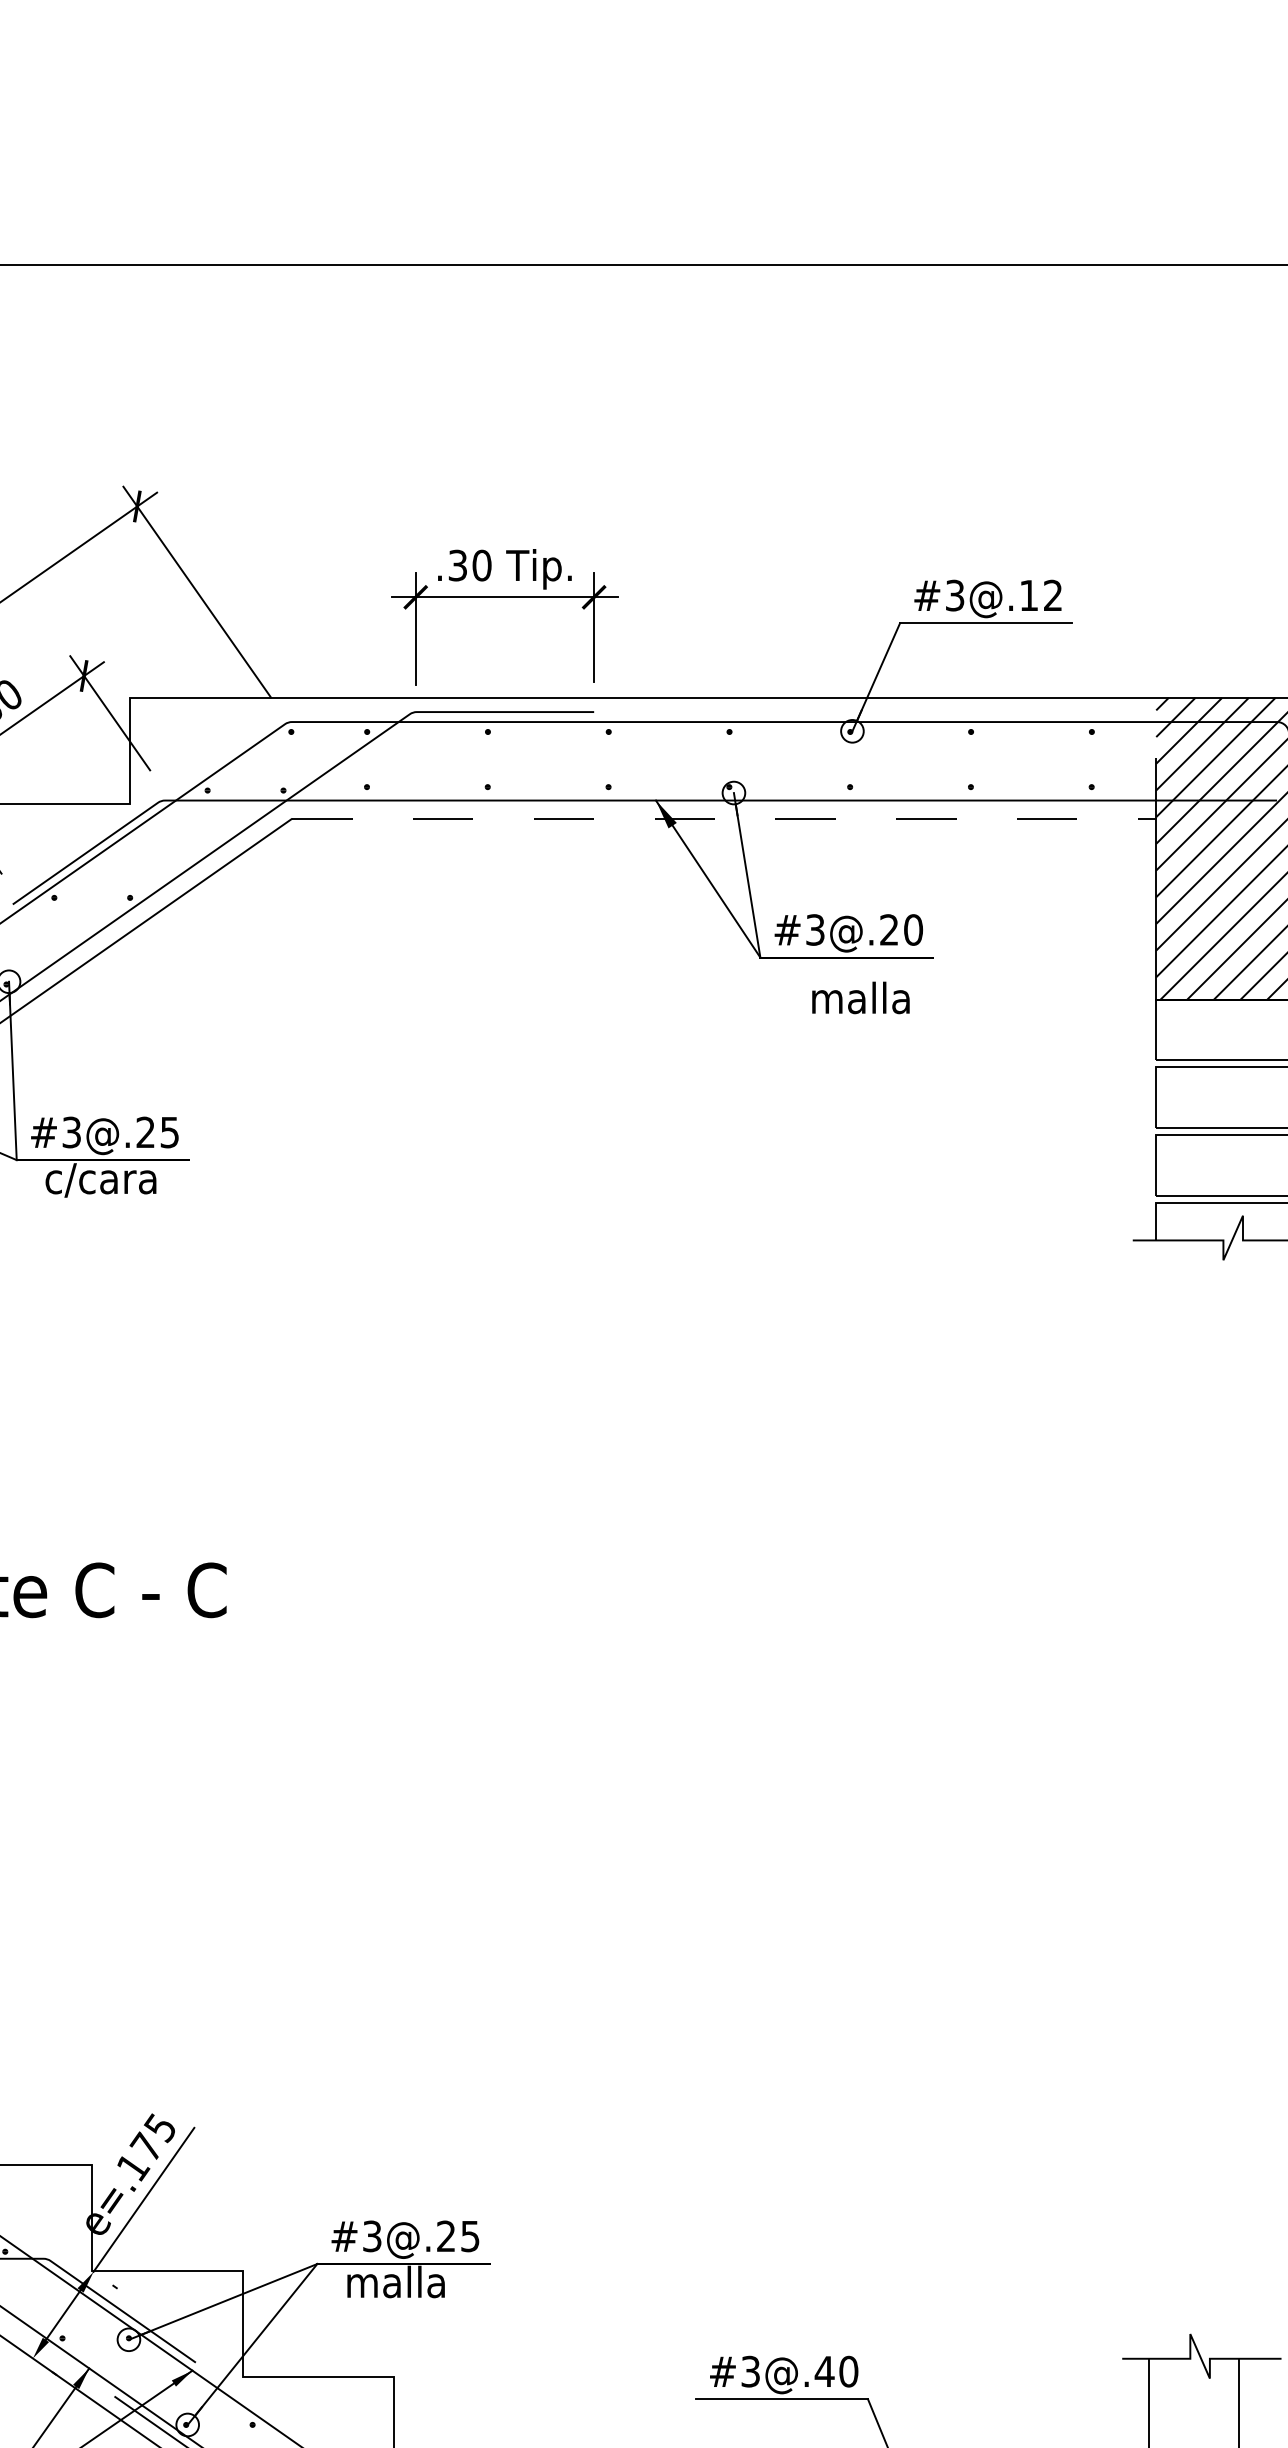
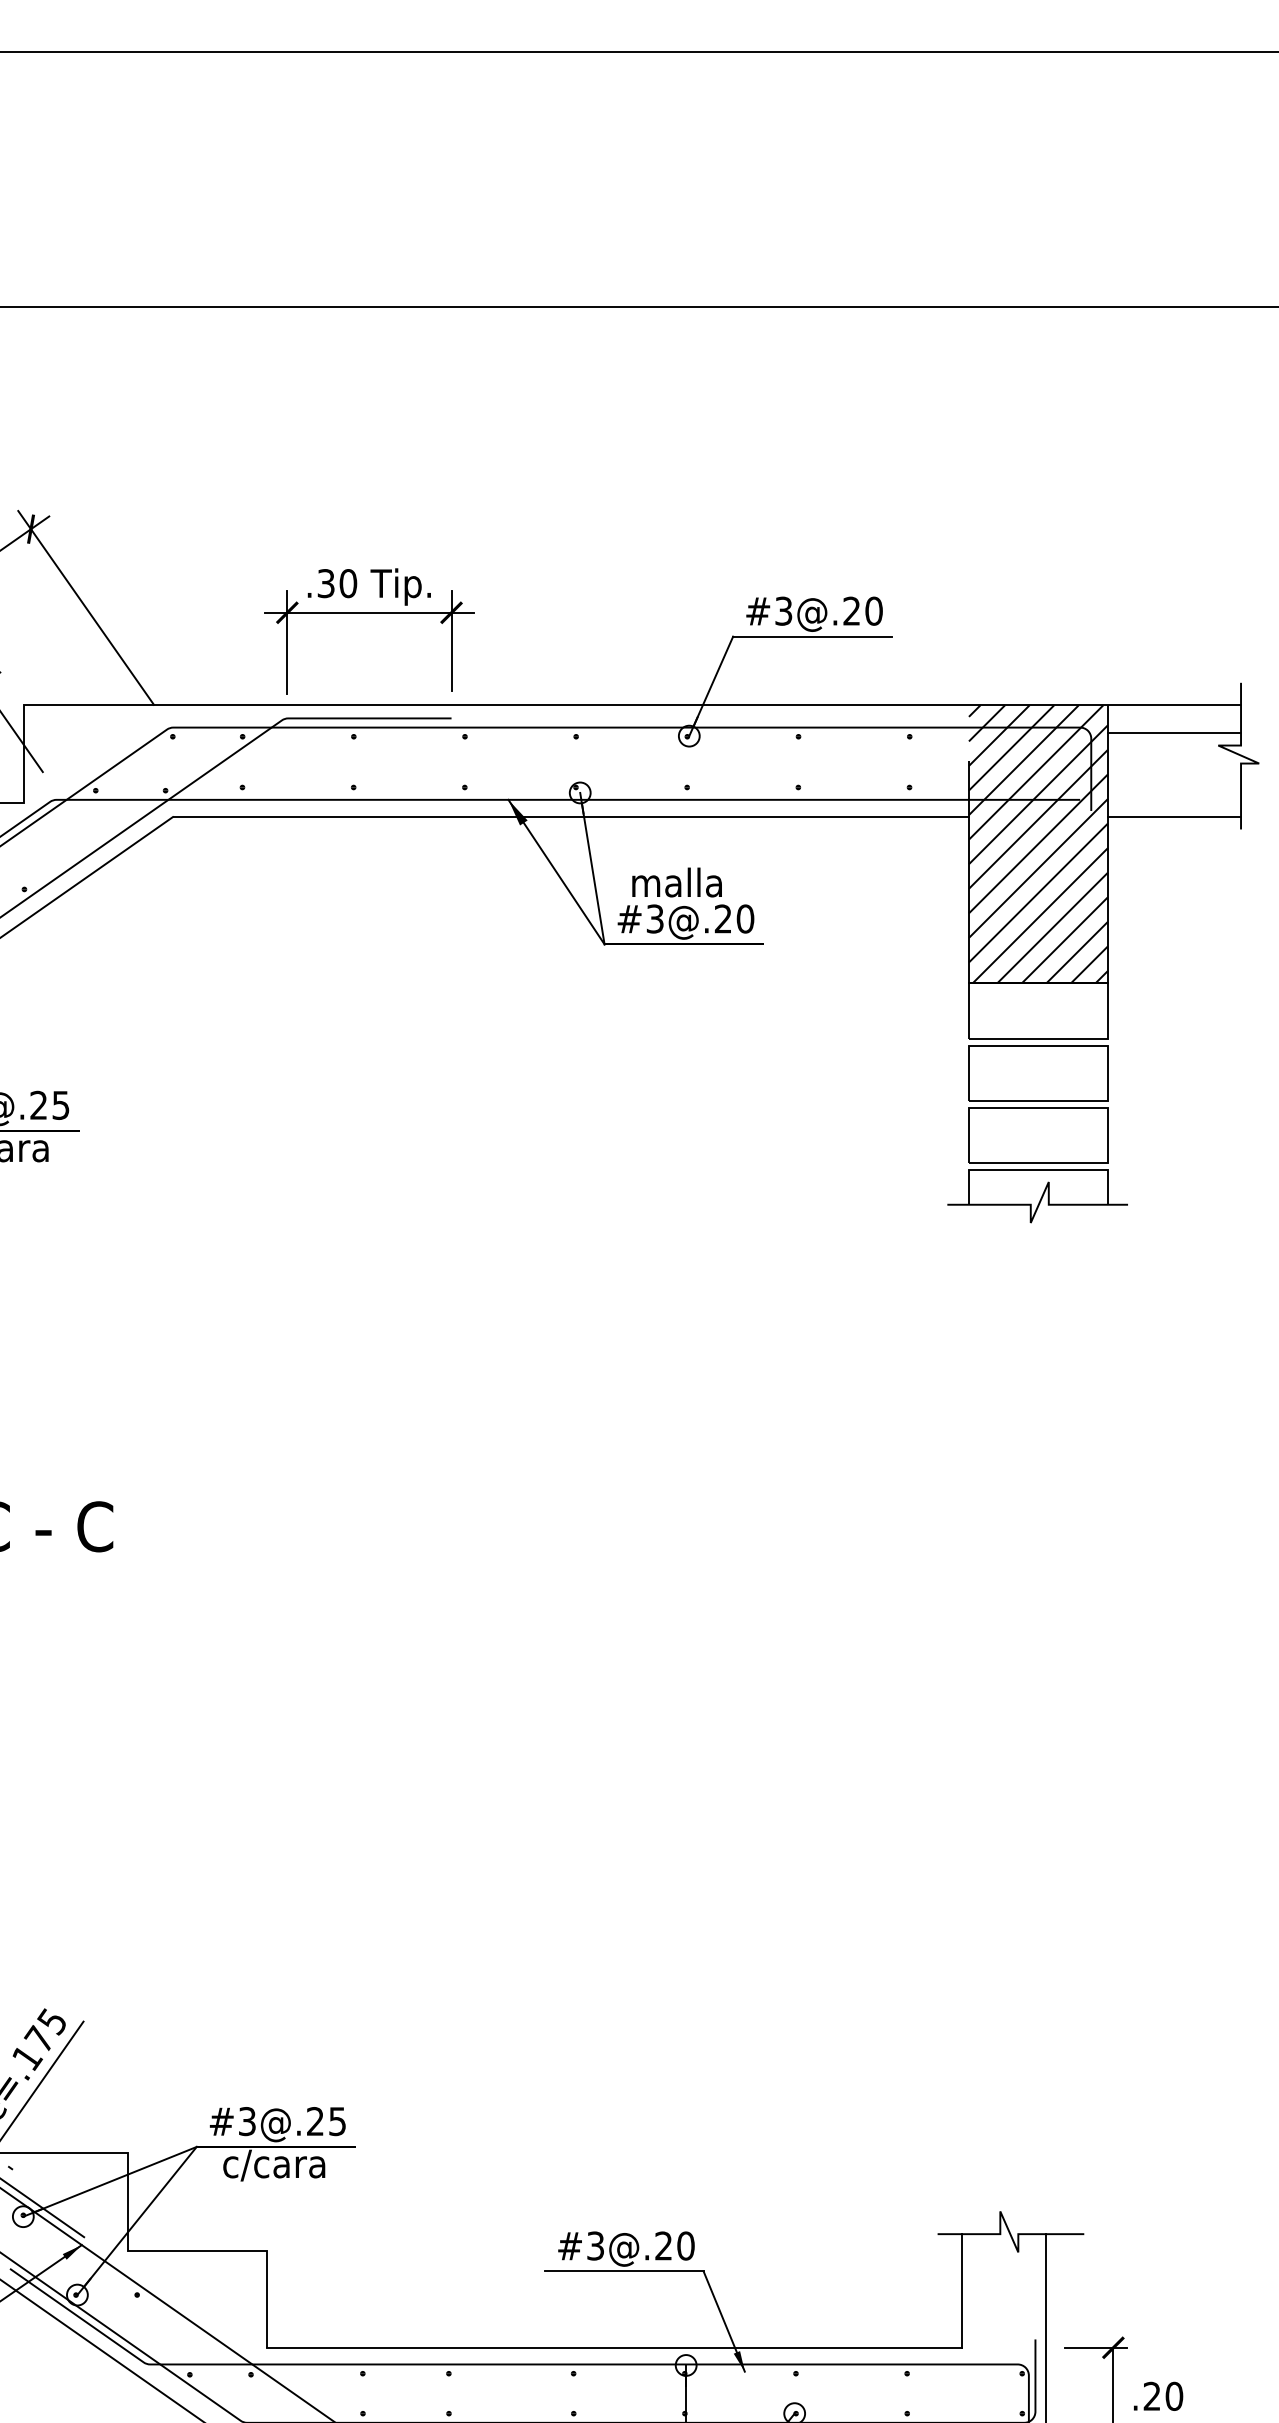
text: (1040, 594) -> (862, 610), #3@.12 -> #3@.20
line: (724, 818) -> (571, 816), dashed -> solid
text: (860, 997) -> (676, 882), moved
text: (401, 2283) -> (274, 2164), malla -> c/cara
text: (824, 2371) -> (663, 2245), #3@.40 -> #3@.20

